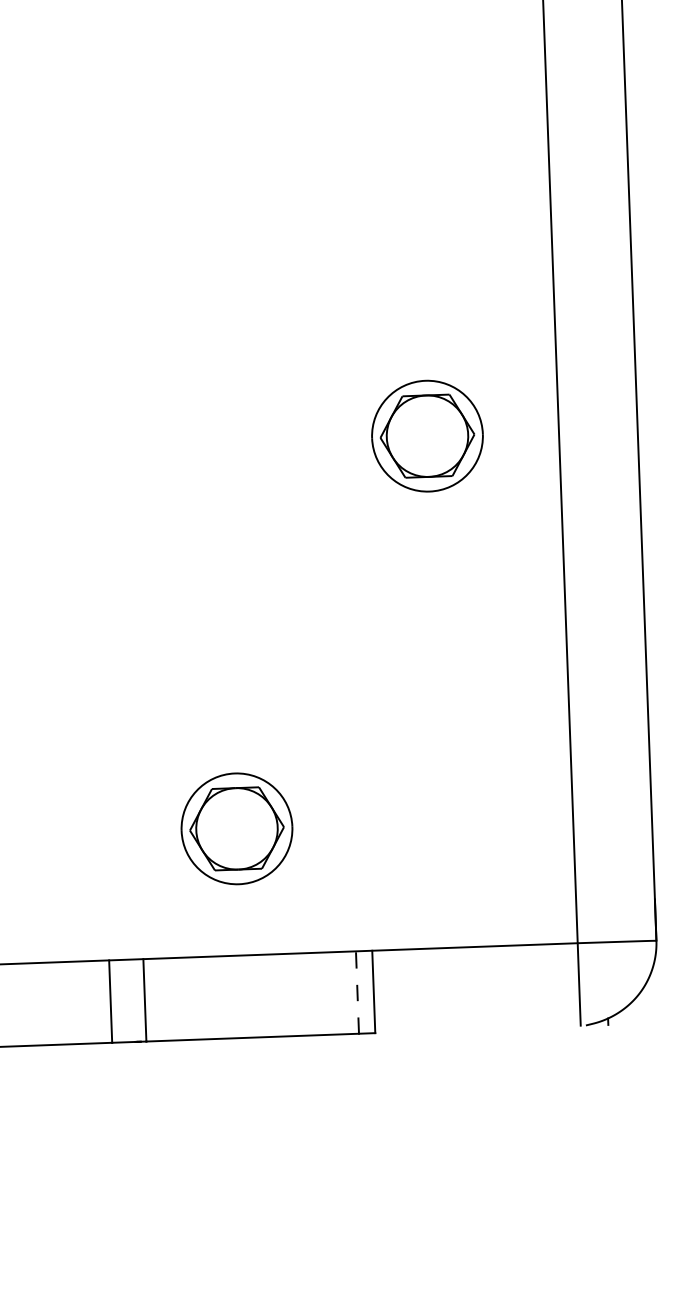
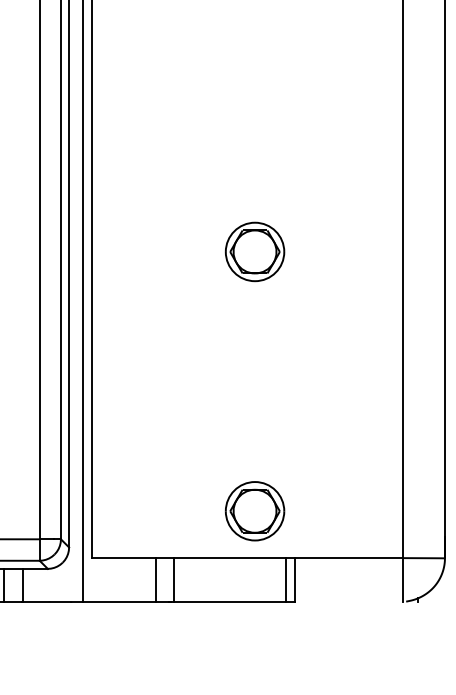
part: (426, 435) -> (254, 251), moved
part: (235, 829) -> (254, 511), moved
line: (357, 991) -> (286, 579), dashed -> solid

